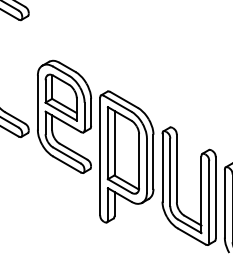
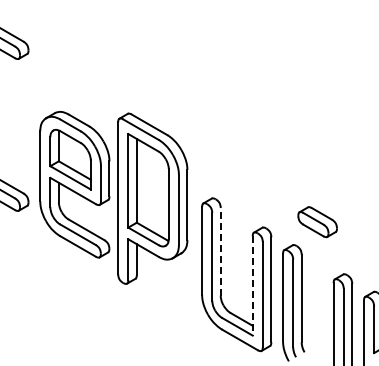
part: (126, 156) -> (152, 198), moved
line: (176, 168) -> (220, 251), solid -> dashed
line: (201, 194) -> (252, 285), solid -> dashed

